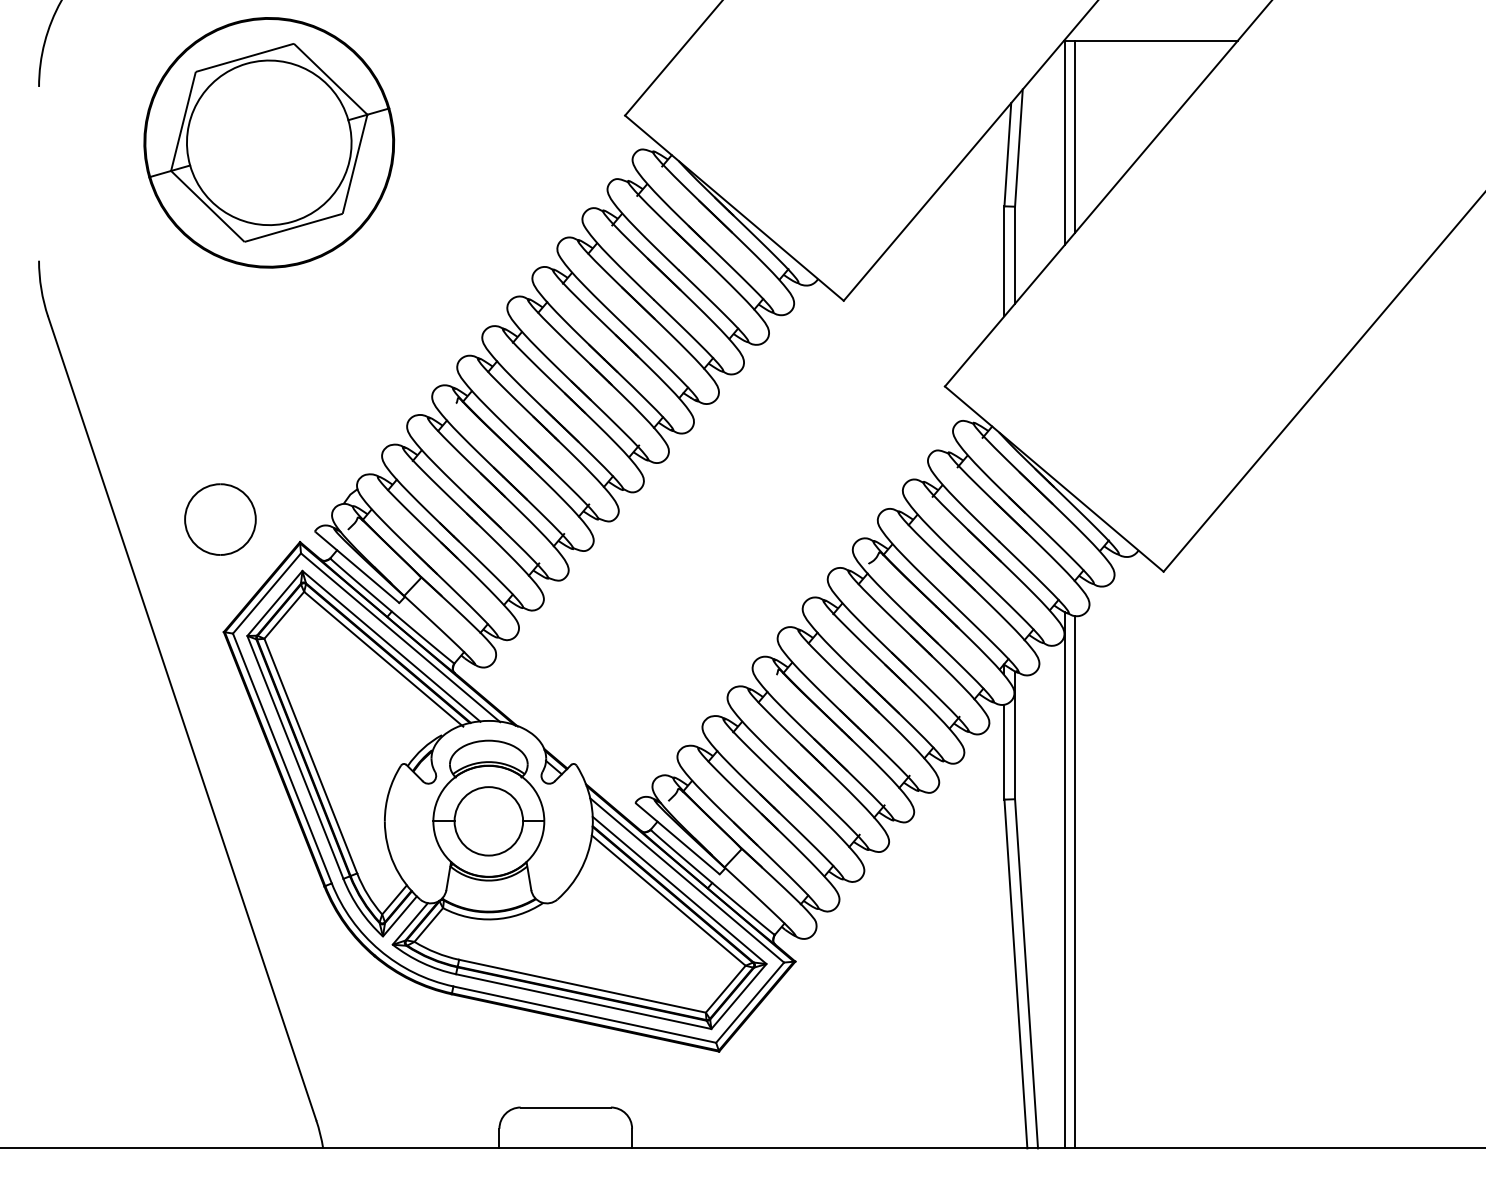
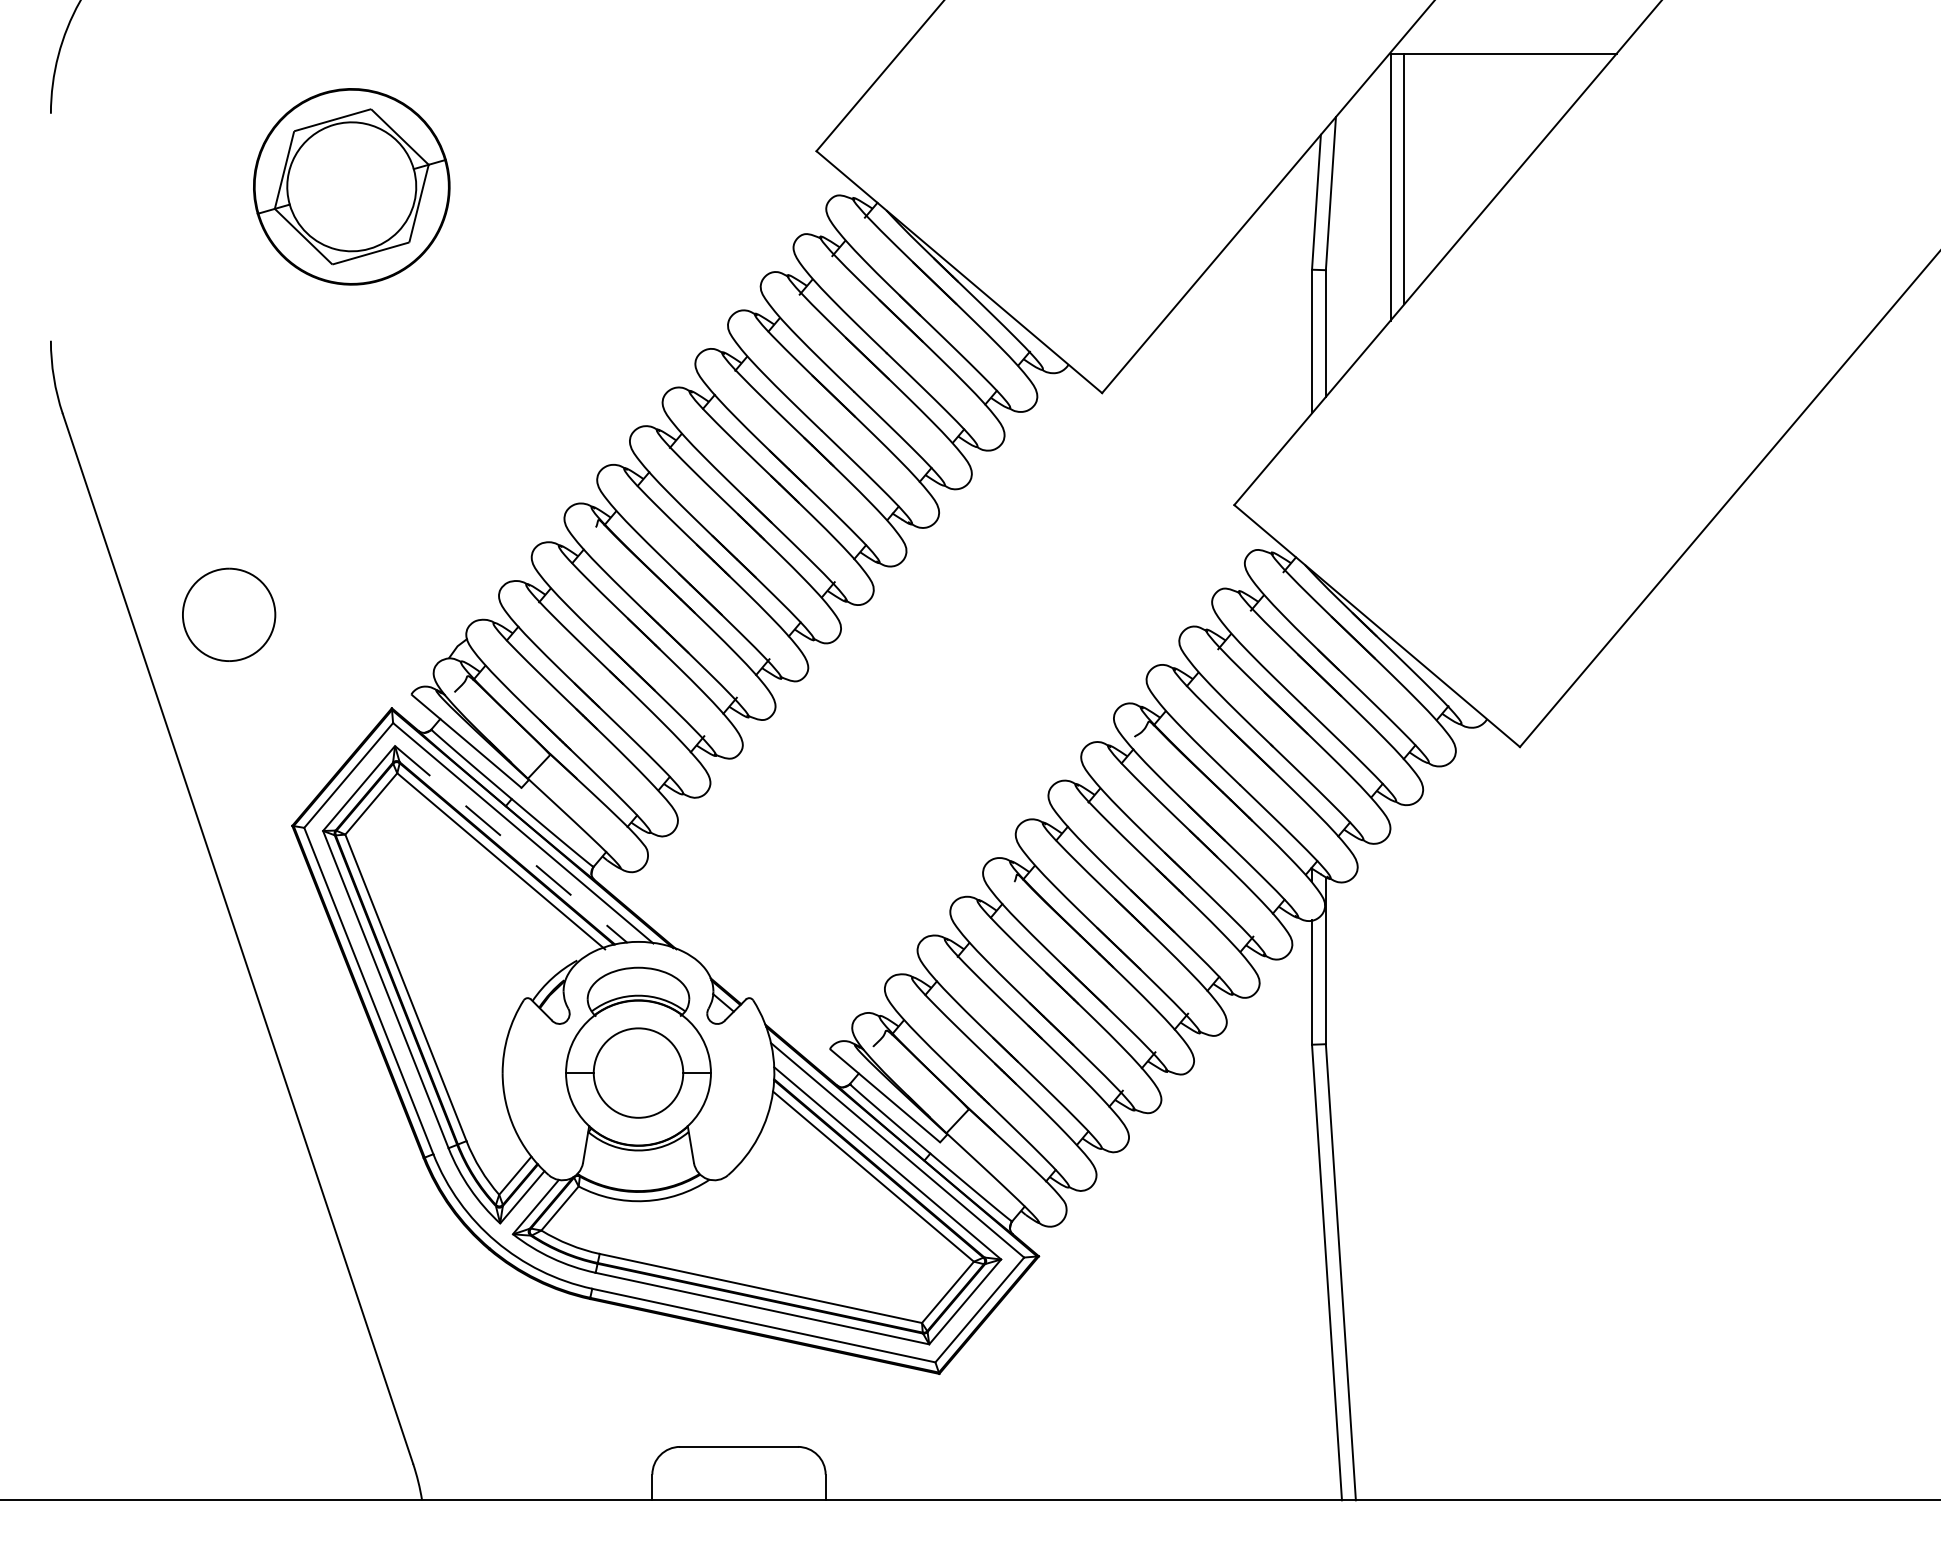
part: (269, 142) -> (351, 186), size x0.6
part: (220, 519) -> (229, 614), moved
line: (391, 646) -> (511, 844), solid -> dashed
line: (1064, 879) -> (1390, 1149), removed
line: (1075, 881) -> (1404, 1151), removed

